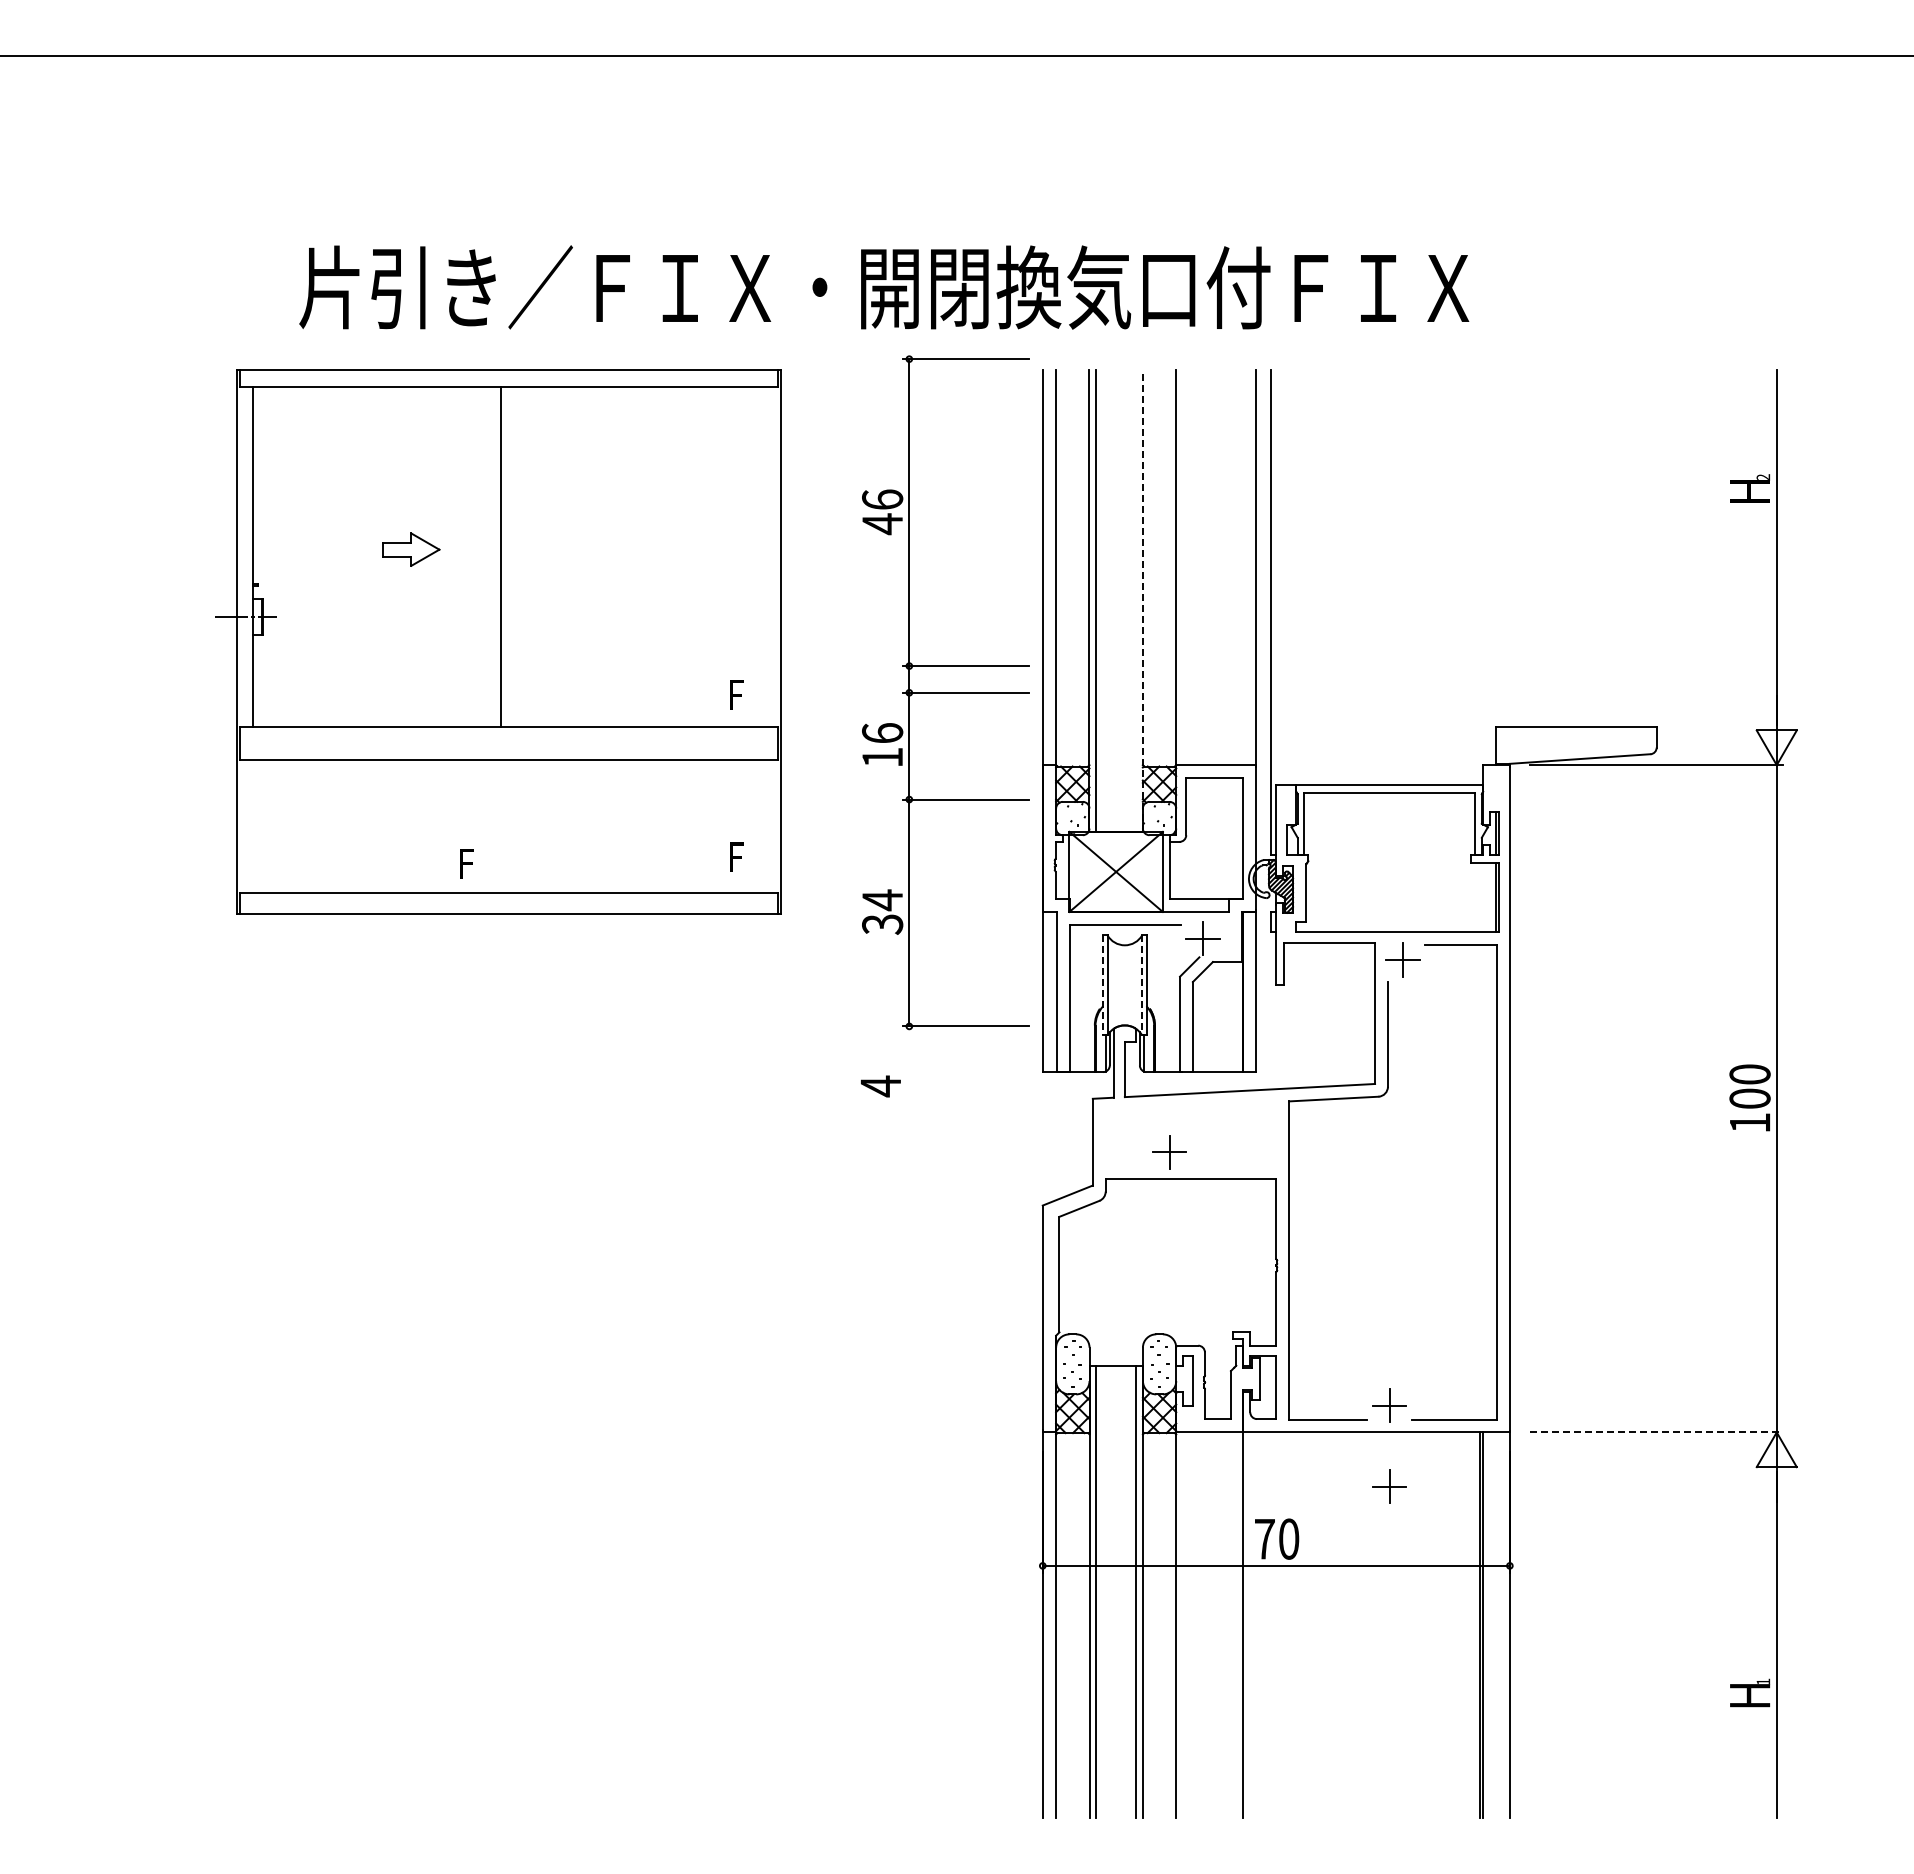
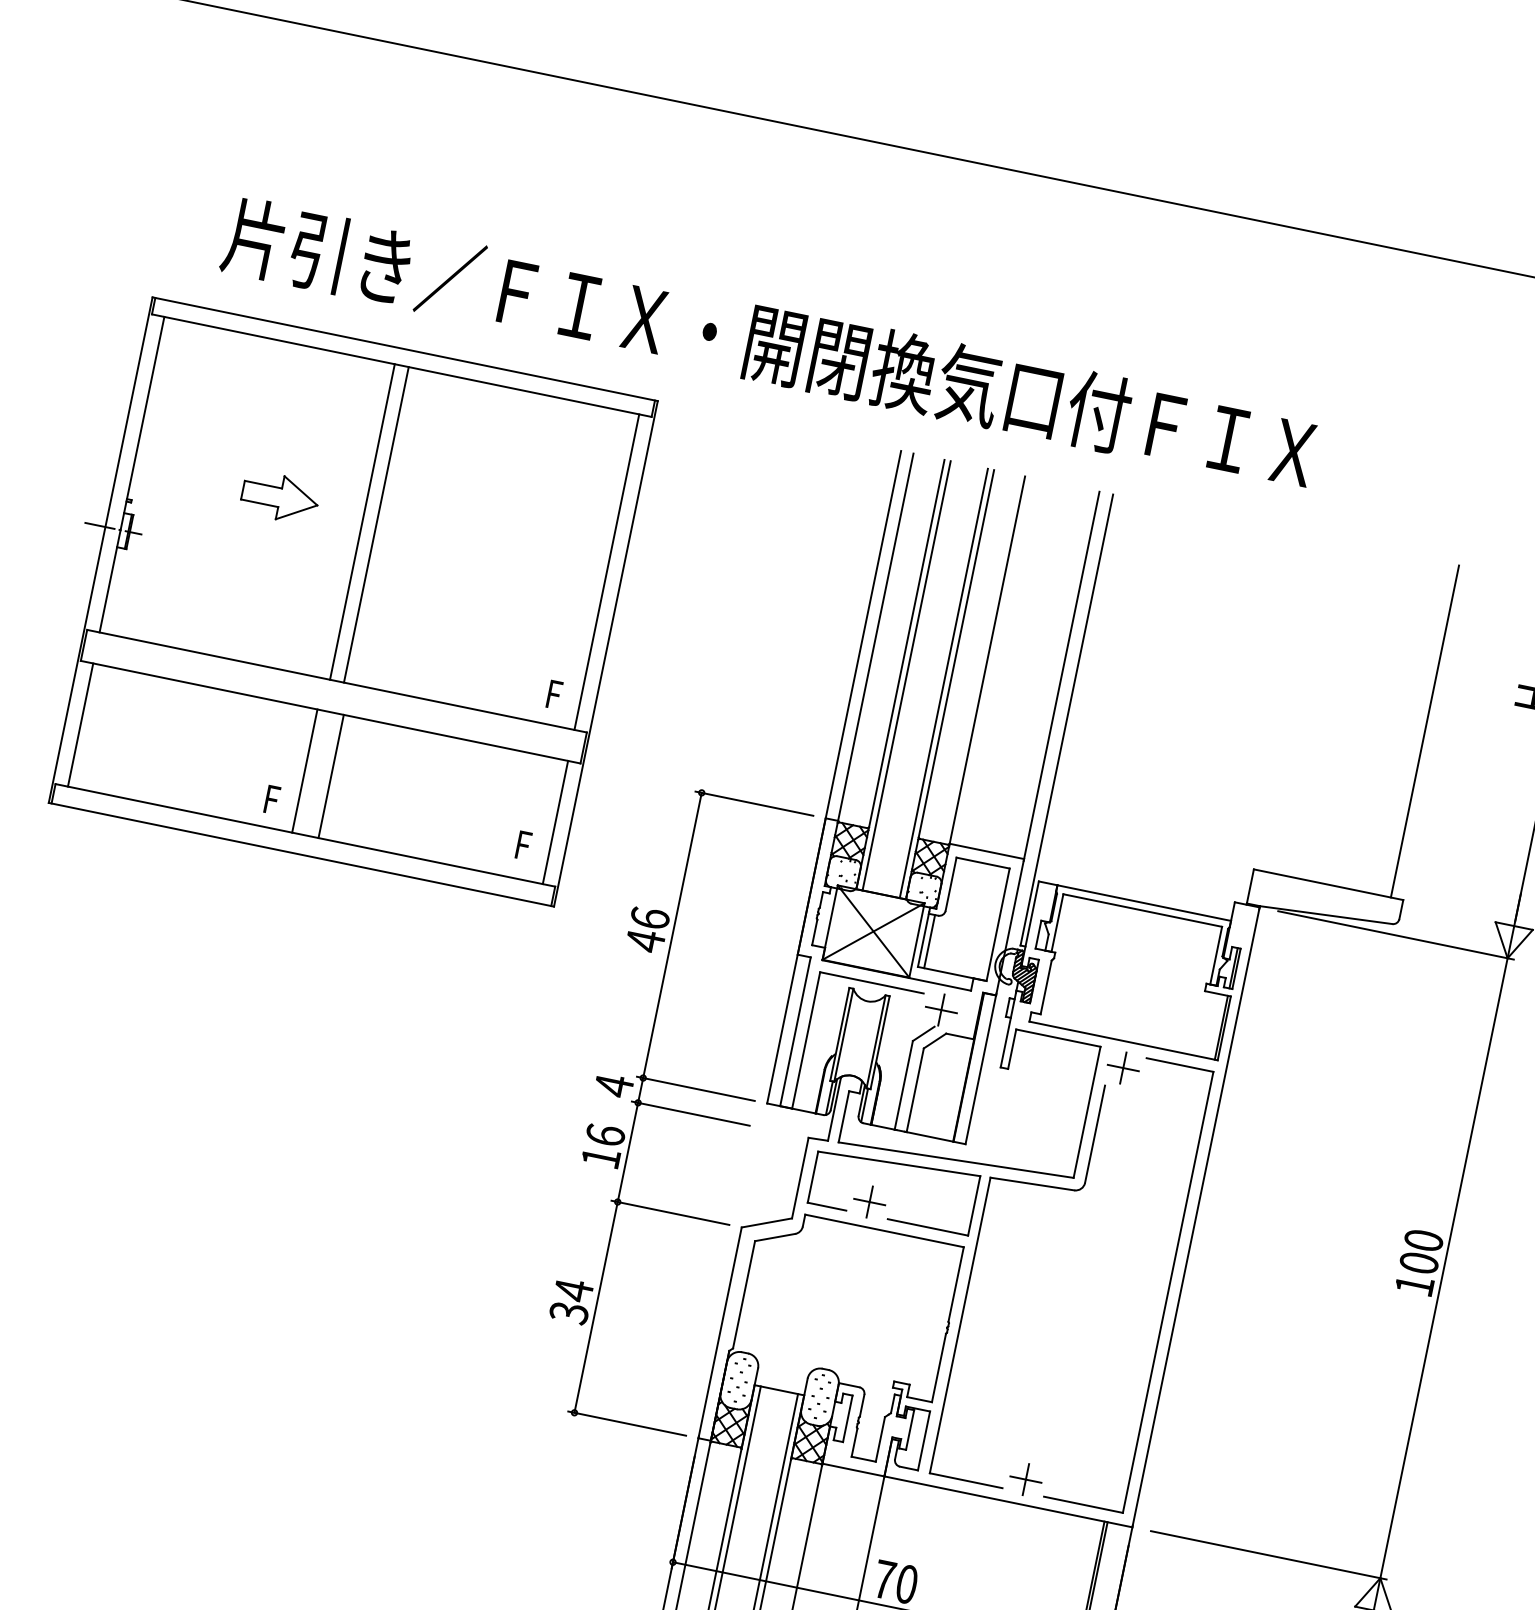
line: (1643, 548) -> (1425, 731), added
part: (411, 549) -> (280, 497), size x1.43
line: (516, 557) -> (376, 525), added
line: (764, 557) -> (606, 572), added
line: (1136, 600) -> (944, 683), added
line: (1142, 600) -> (949, 684), dashed -> solid
part: (945, 692) -> (671, 1109), moved
line: (253, 826) -> (80, 724), added
line: (494, 826) -> (304, 770), added
line: (523, 826) -> (331, 776), added
line: (764, 826) -> (555, 822), added
line: (1176, 870) -> (929, 941), added
line: (1103, 985) -> (840, 1034), dashed -> solid
line: (1142, 985) -> (876, 1042), dashed -> solid
part: (1191, 1107) -> (898, 1164), added
line: (1656, 1432) -> (1268, 1555), dashed -> solid
part: (1389, 1486) -> (1010, 1554), removed

